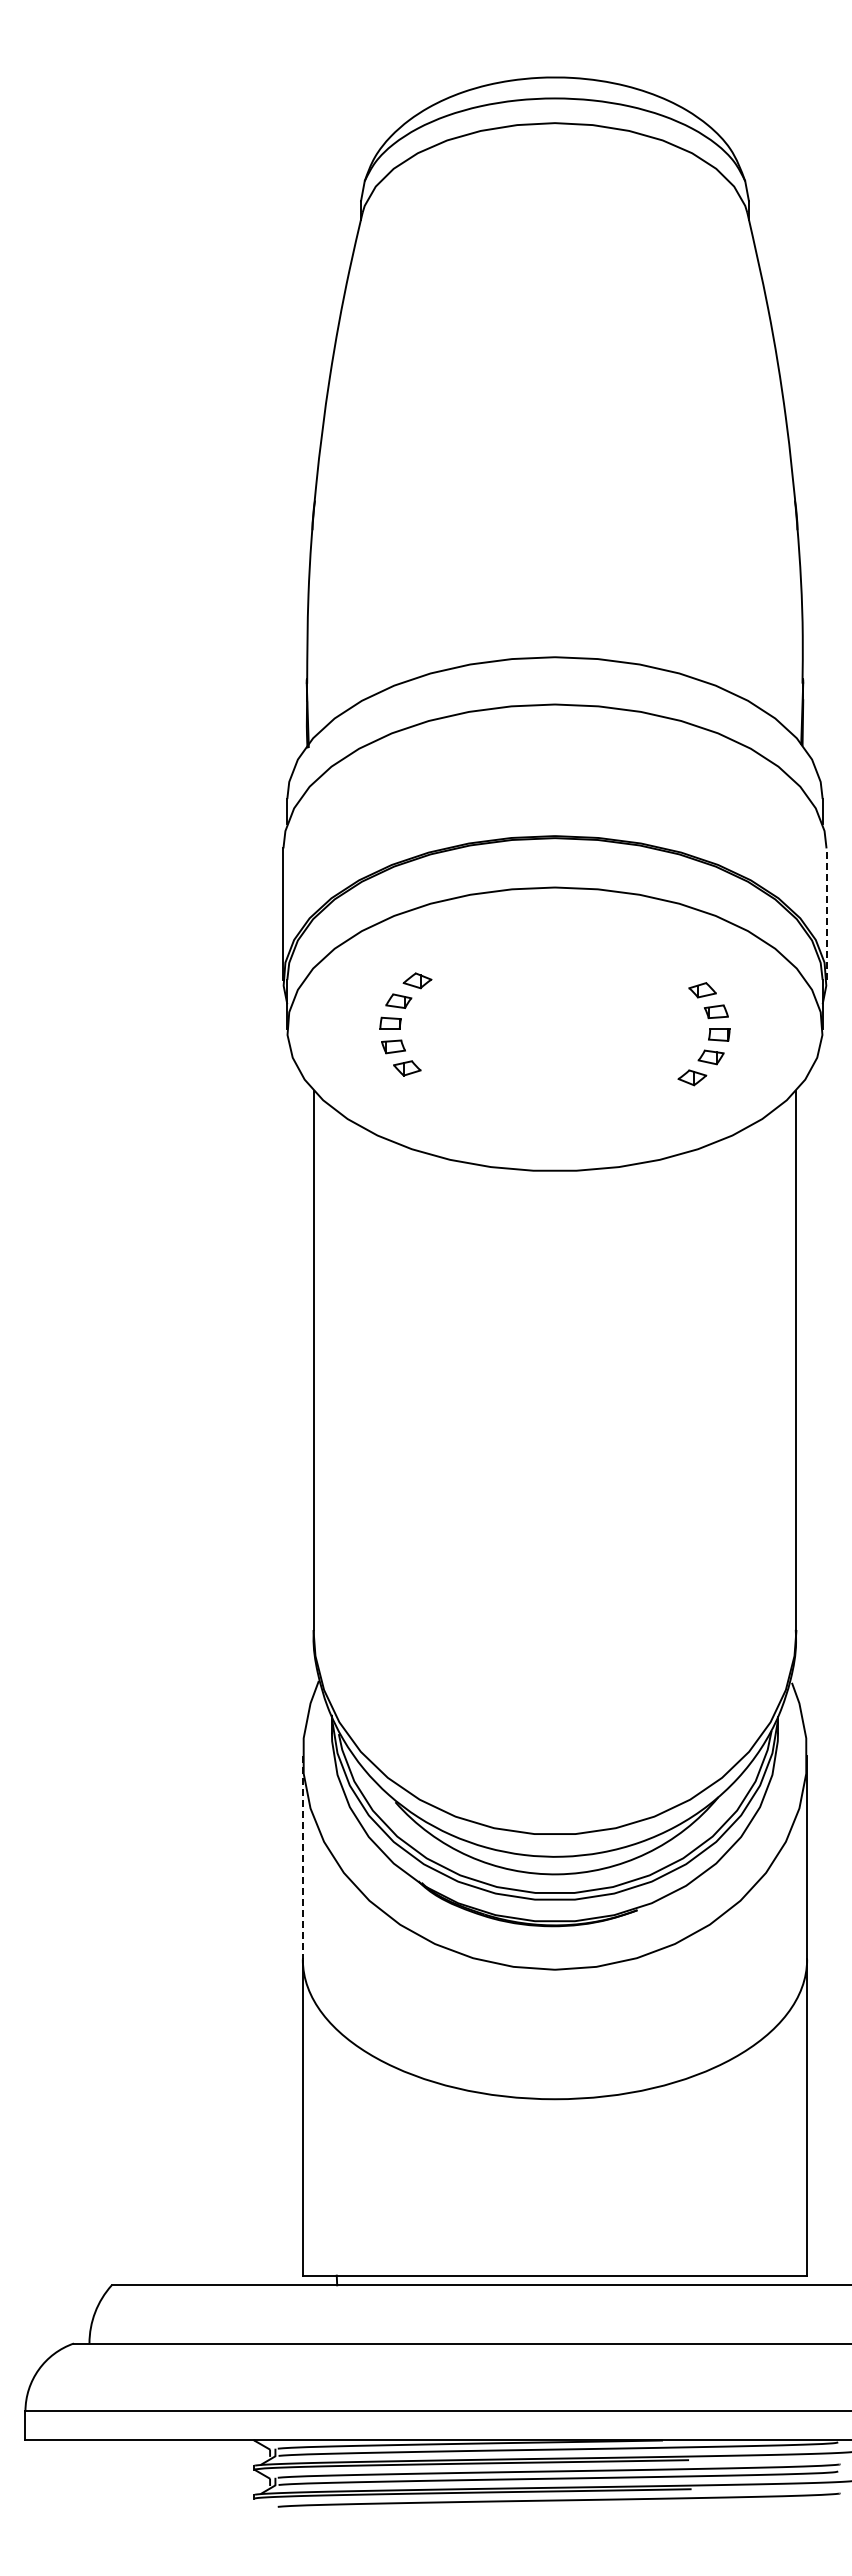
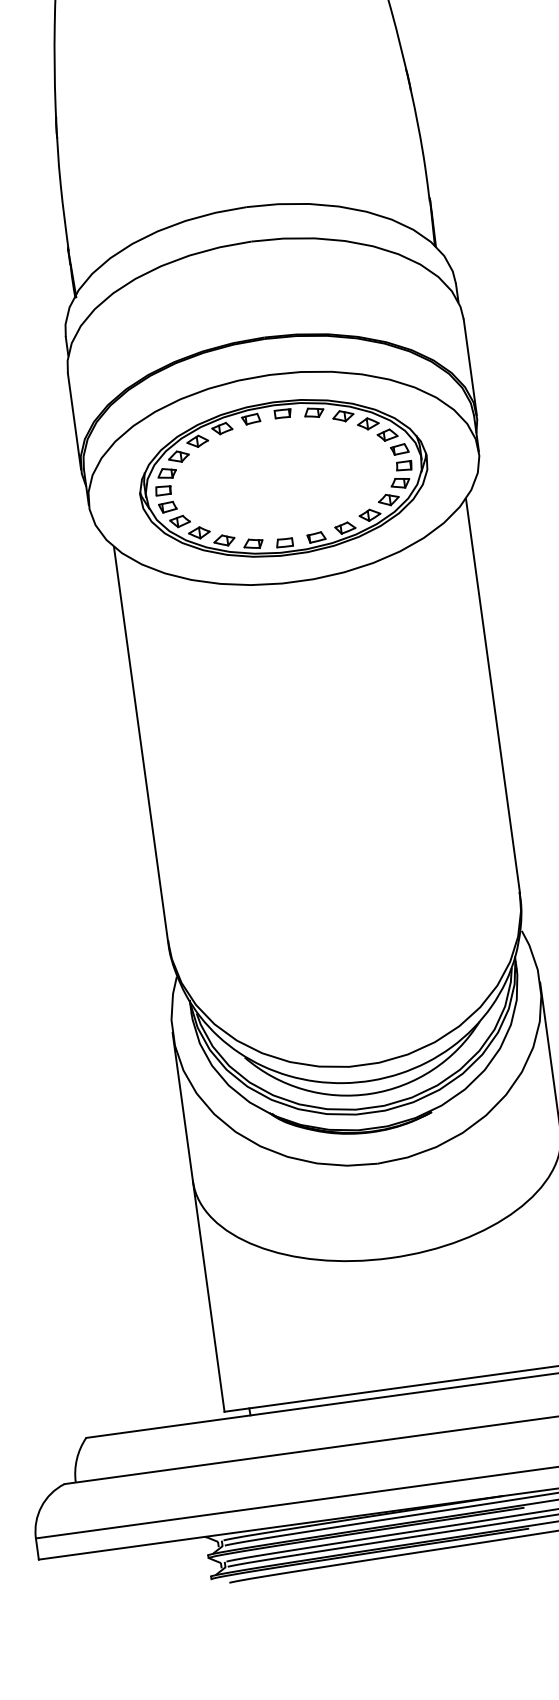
line: (826, 914) -> (470, 367), dashed -> solid
part: (554, 1029) -> (283, 478), added
line: (302, 1857) -> (182, 1107), dashed -> solid

